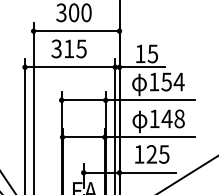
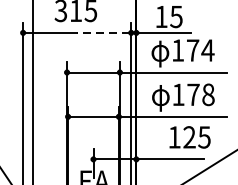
line: (91, 67) -> (102, 33), solid -> dashed
text: (166, 81) -> (192, 49), 154 -> 174
text: (166, 118) -> (192, 94), 148 -> 178
text: (152, 154) -> (190, 137), moved

